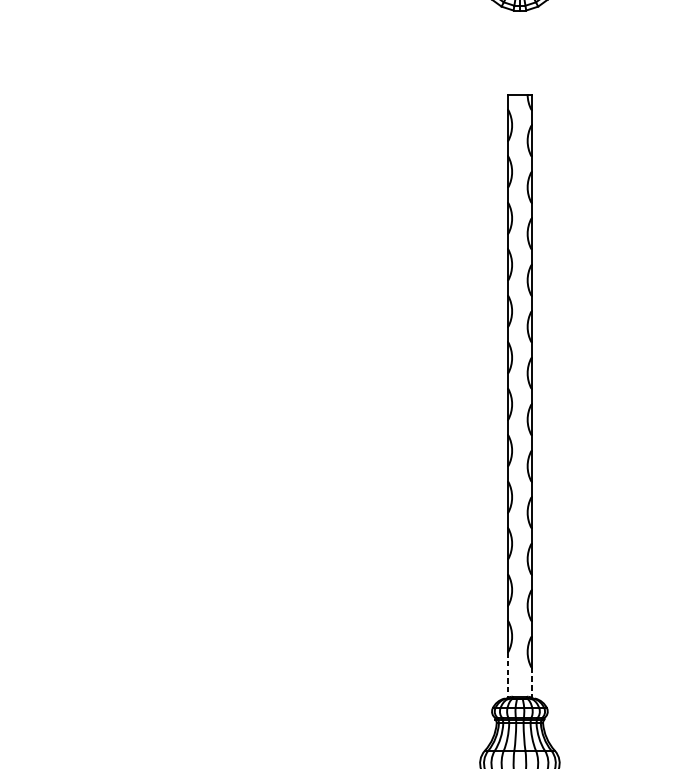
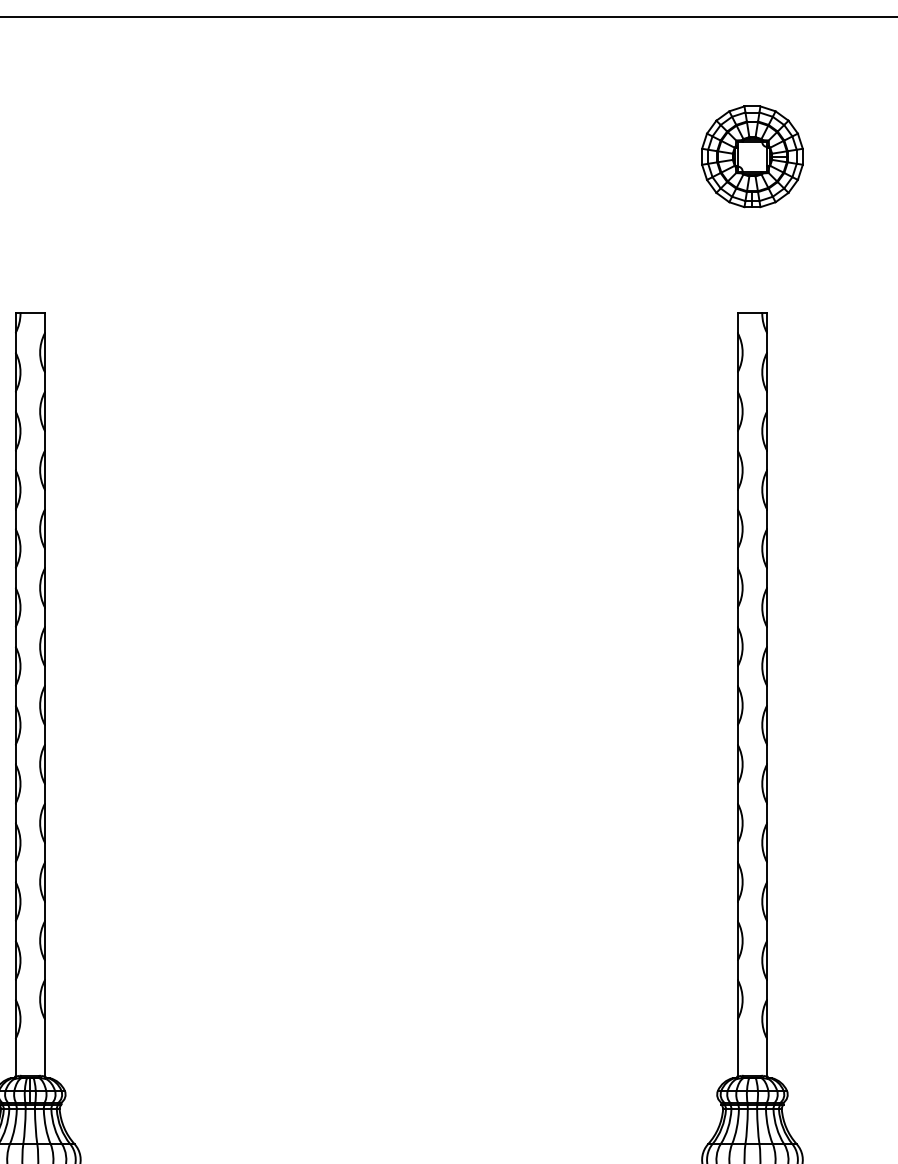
line: (508, 674) -> (737, 1047), dashed -> solid
line: (531, 682) -> (767, 1057), dashed -> solid

